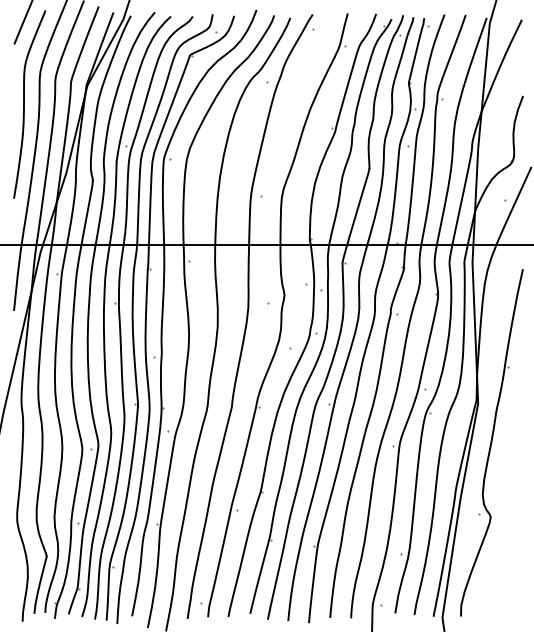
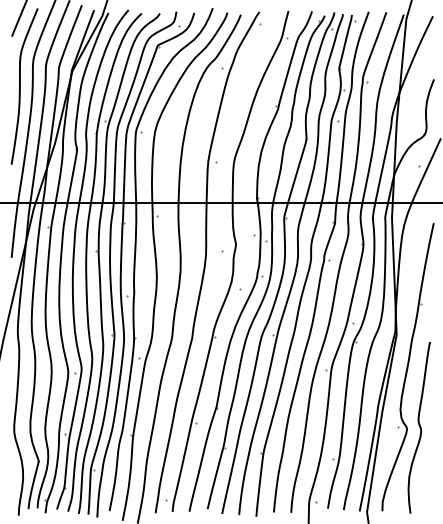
curve: (505, 515) -> (419, 427), added

